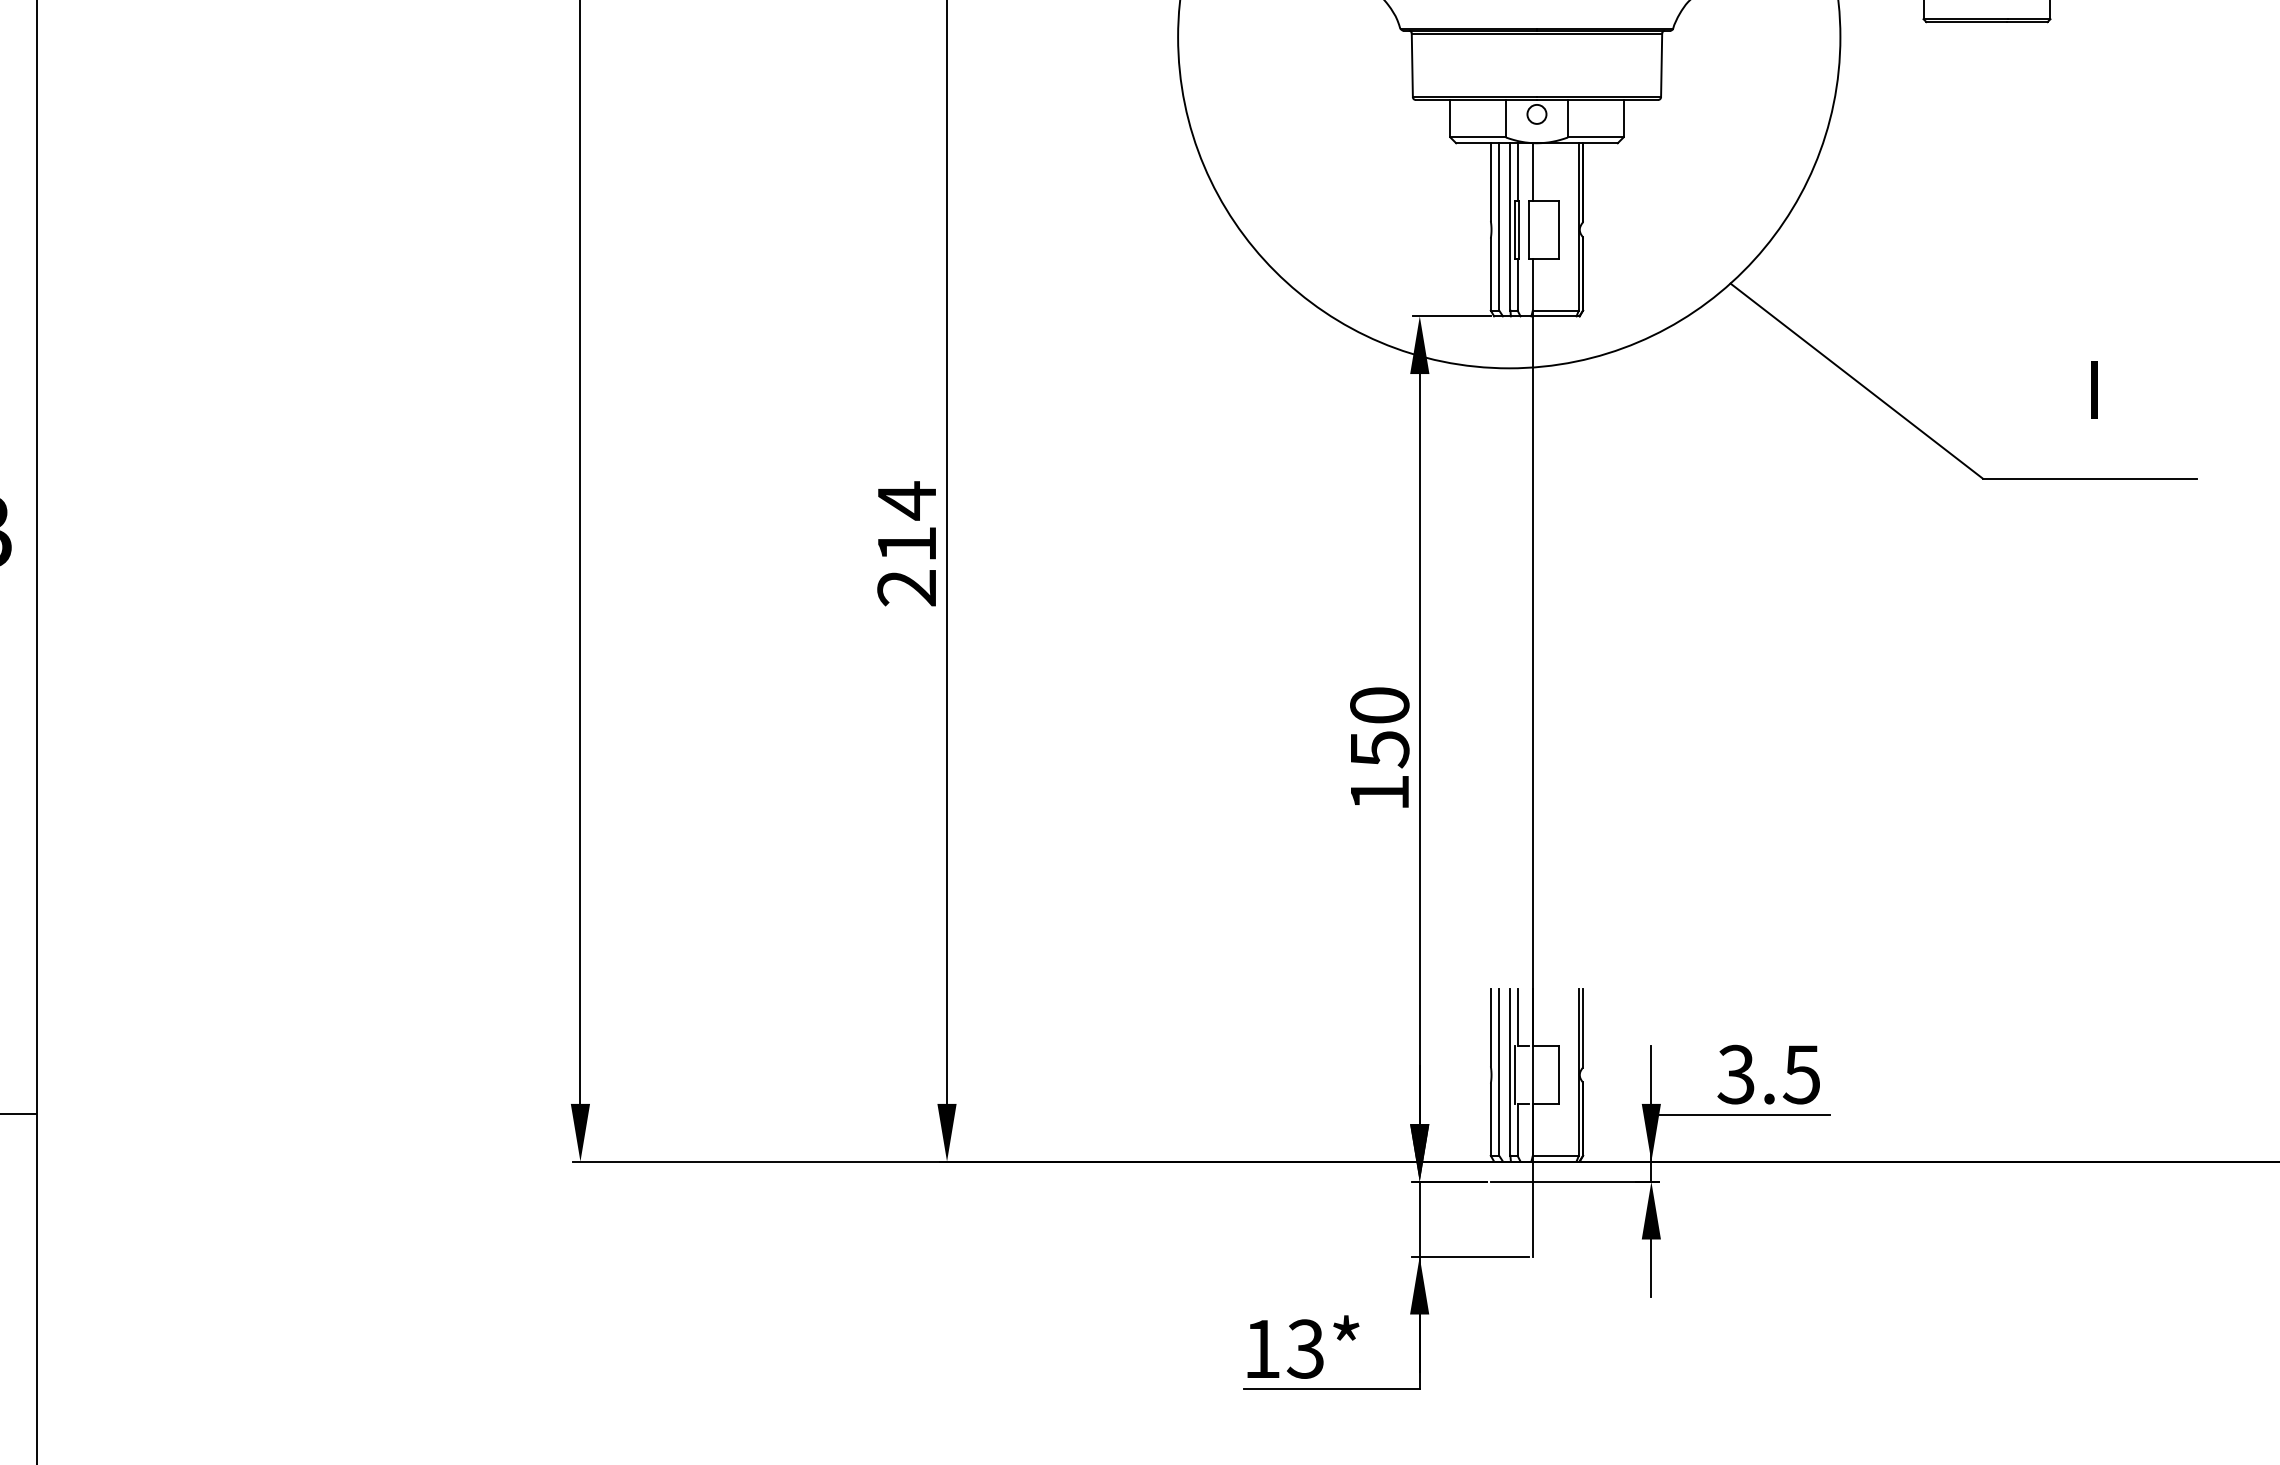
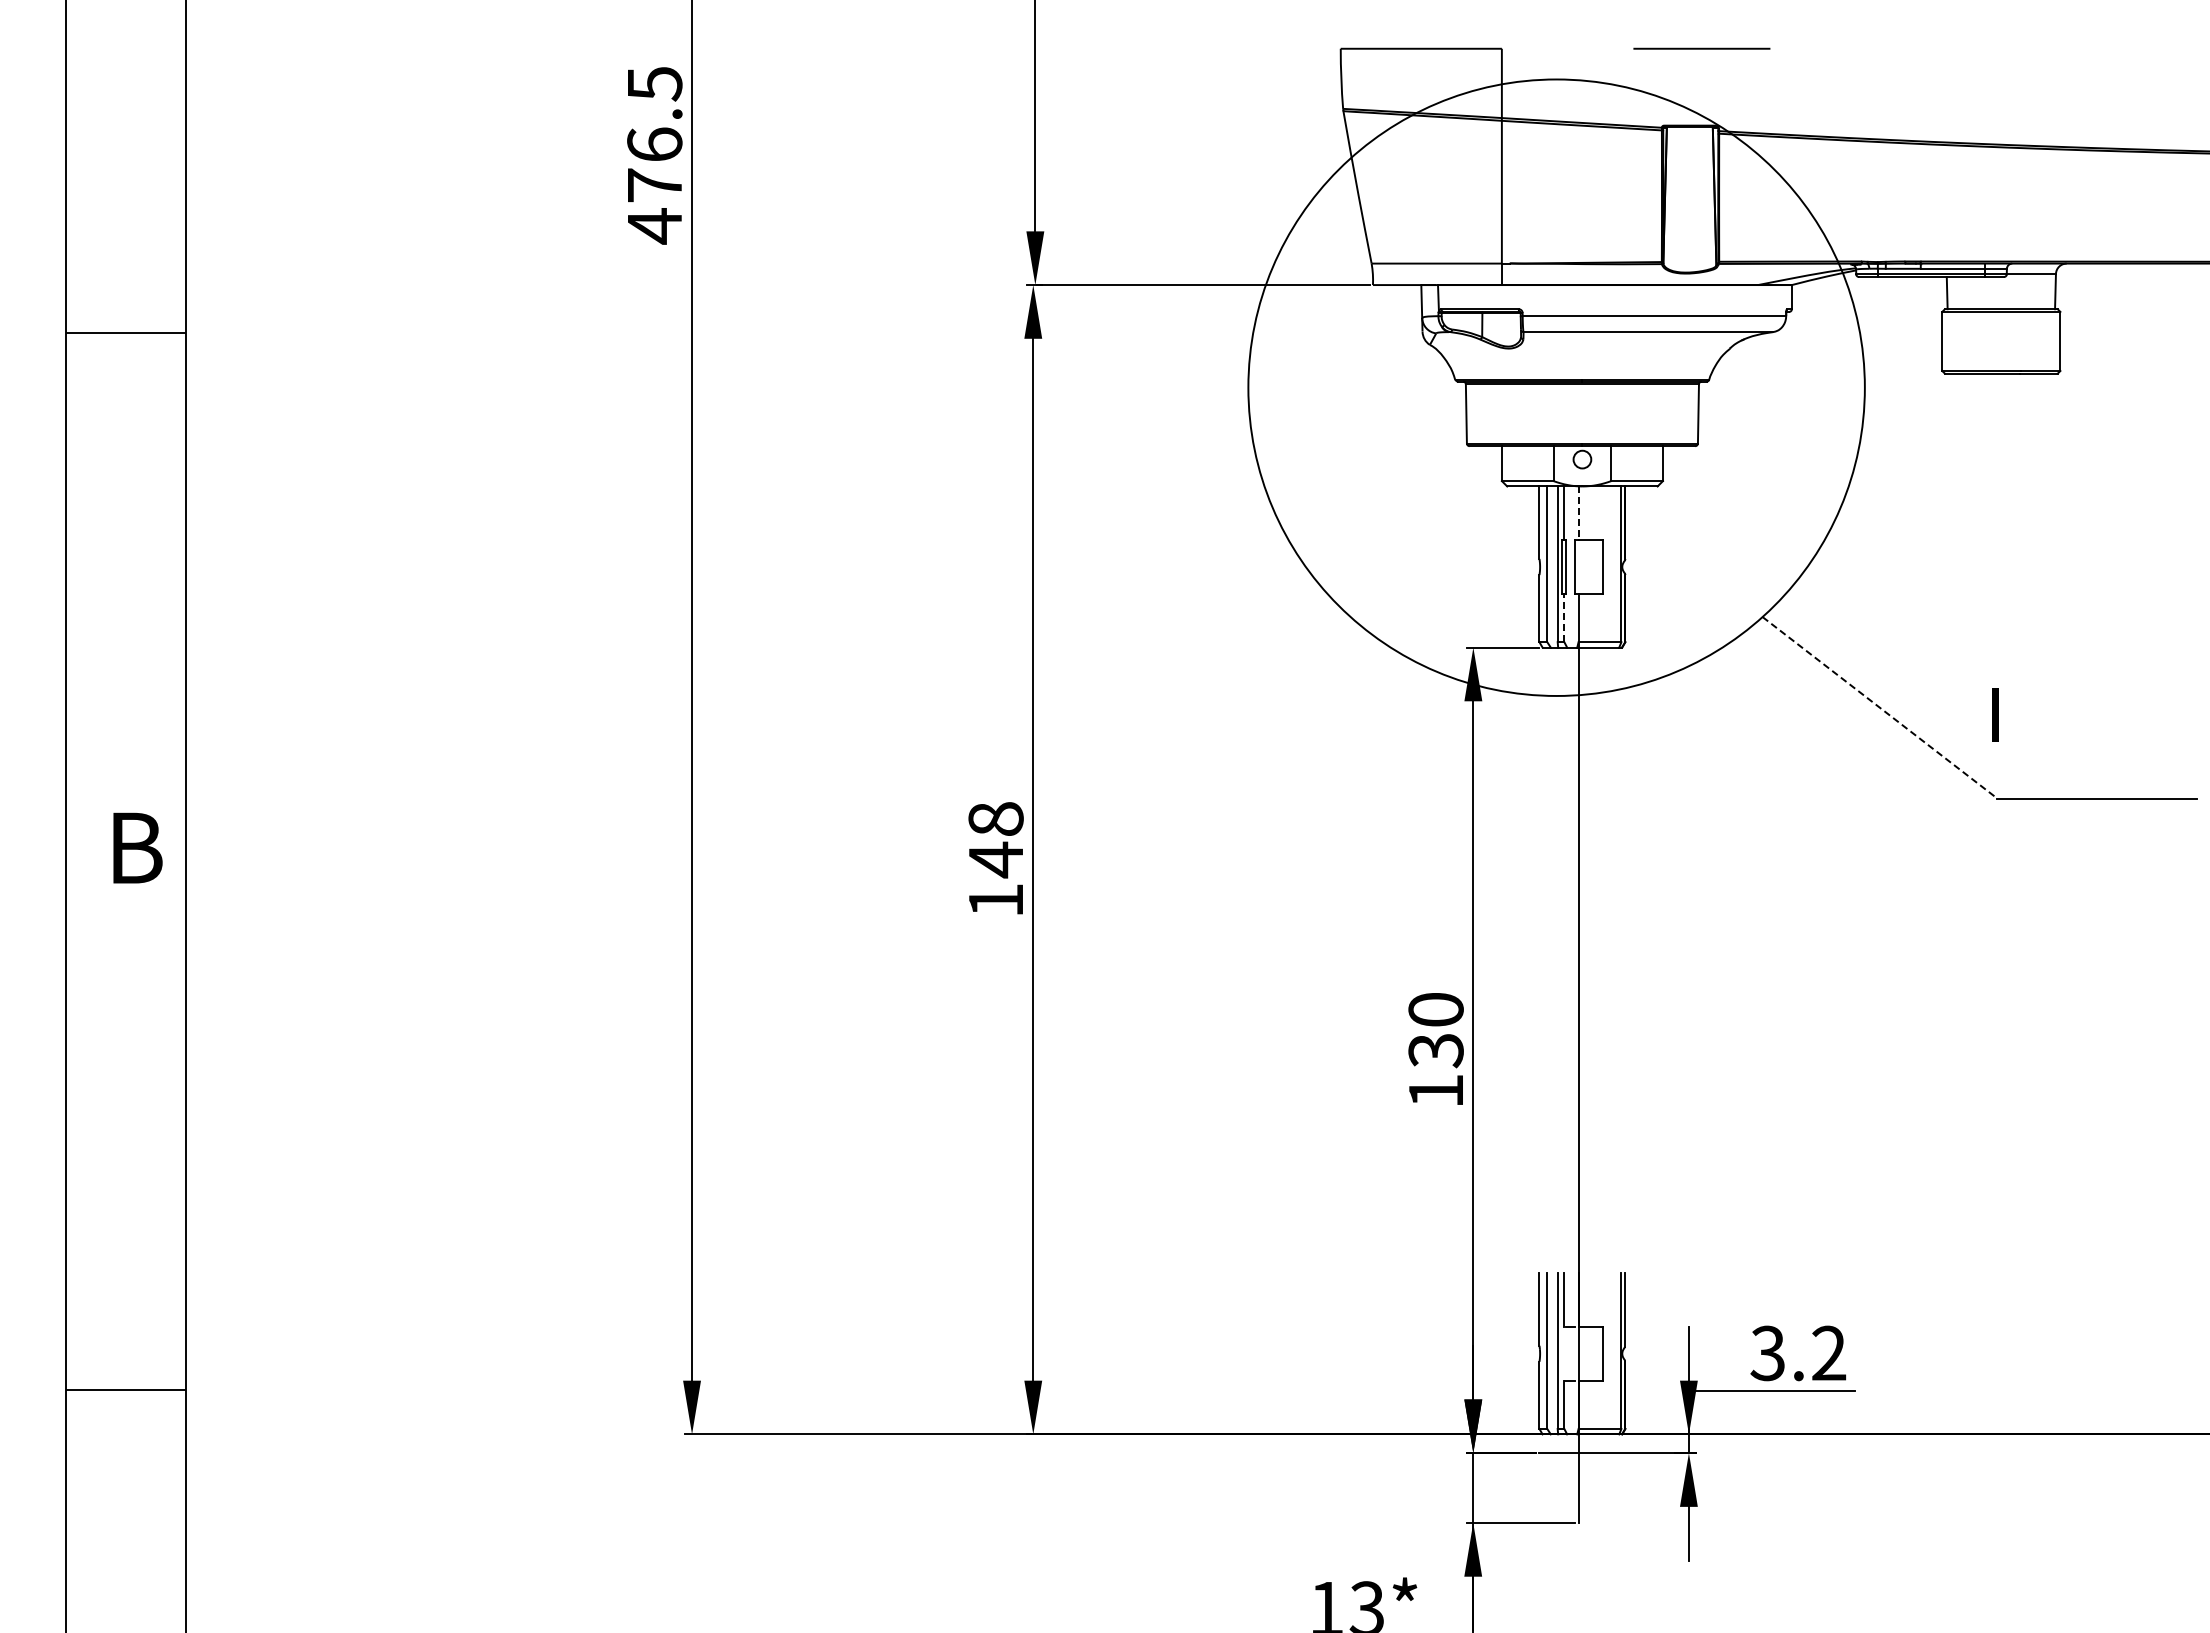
line: (1532, 172) -> (1578, 513), solid -> dashed
line: (1517, 284) -> (1564, 617), solid -> dashed
line: (1857, 381) -> (1880, 708), solid -> dashed
text: (2094, 389) -> (1995, 714), moved
text: (906, 544) -> (995, 859), 214 -> 148
text: (1379, 750) -> (1435, 1051), 150 -> 130
line: (1514, 1074) -> (1561, 1353), removed
text: (1801, 1074) -> (1828, 1353), 3.5 -> 3.2

